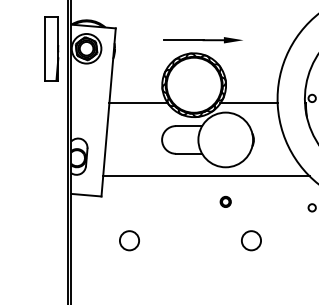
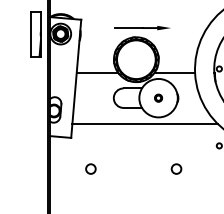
part: (225, 201) -> (158, 97), moved
circle: (129, 240) -> (90, 168), size x0.71
circle: (250, 240) -> (175, 168), size x0.71

